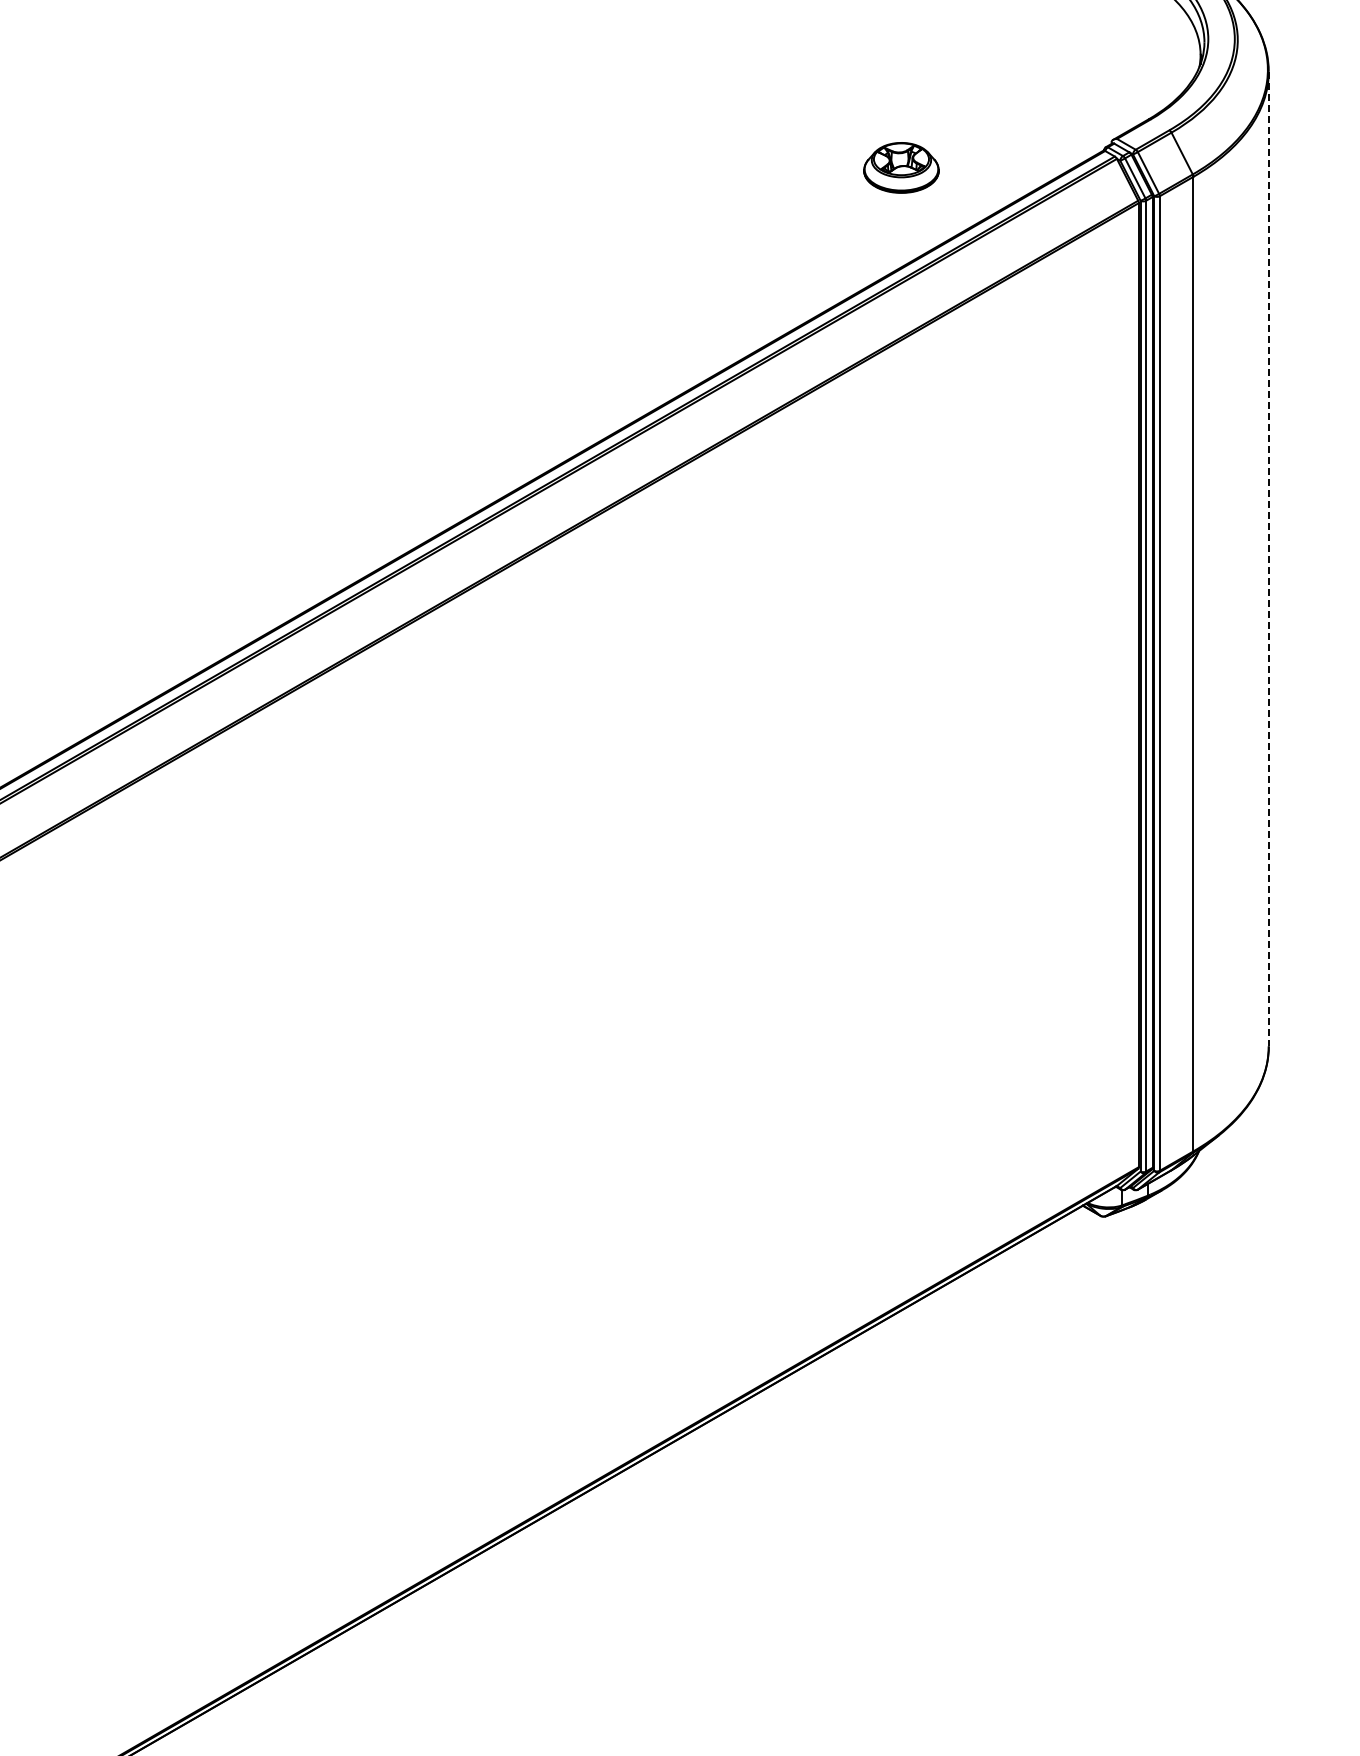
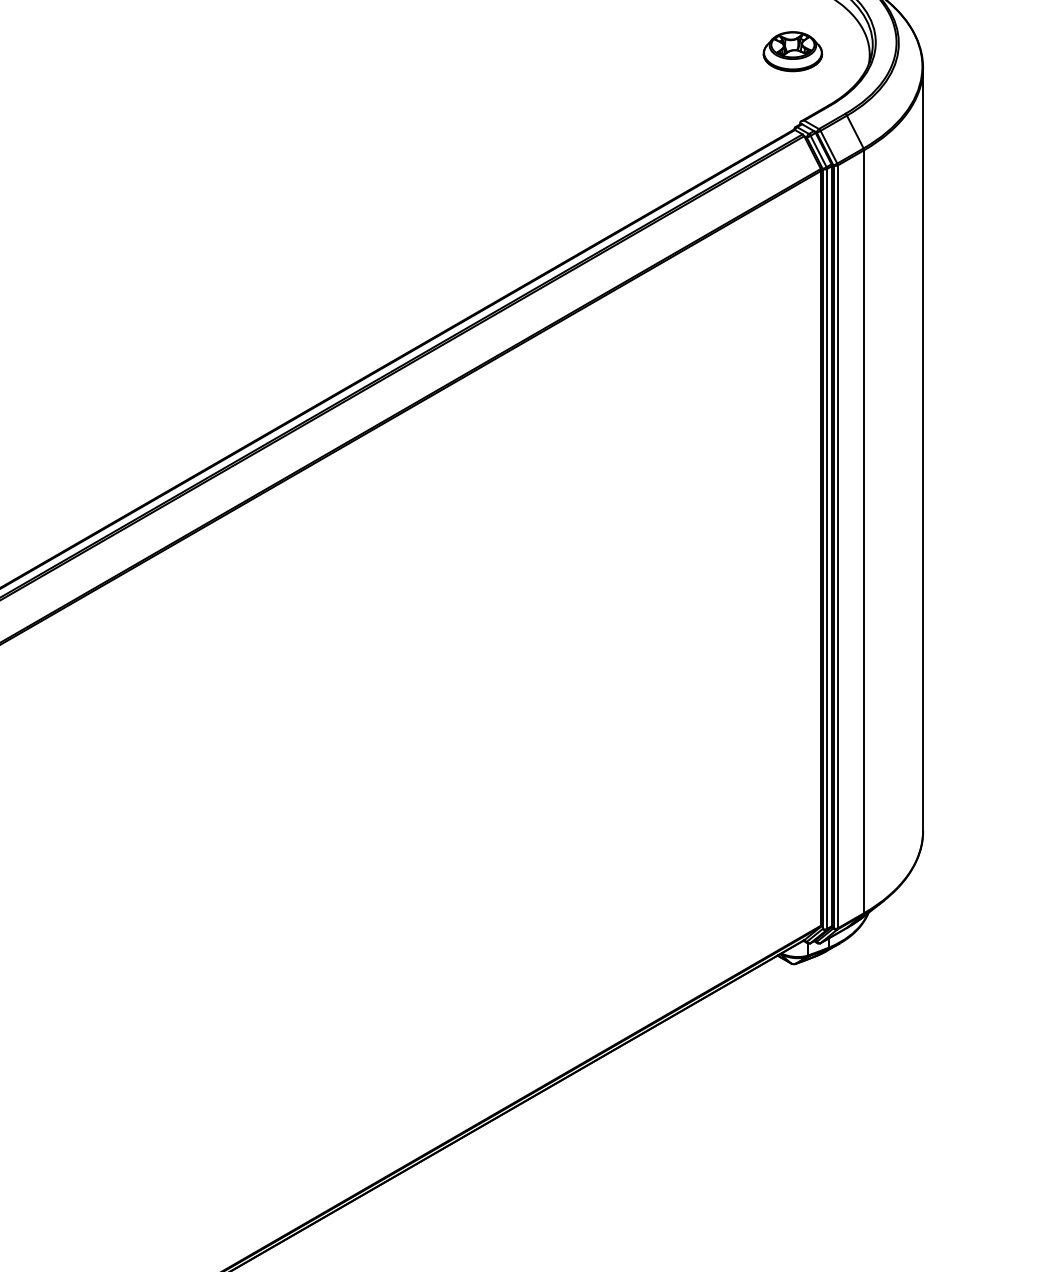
part: (901, 167) -> (792, 51), moved
line: (1268, 559) -> (922, 449), dashed -> solid

